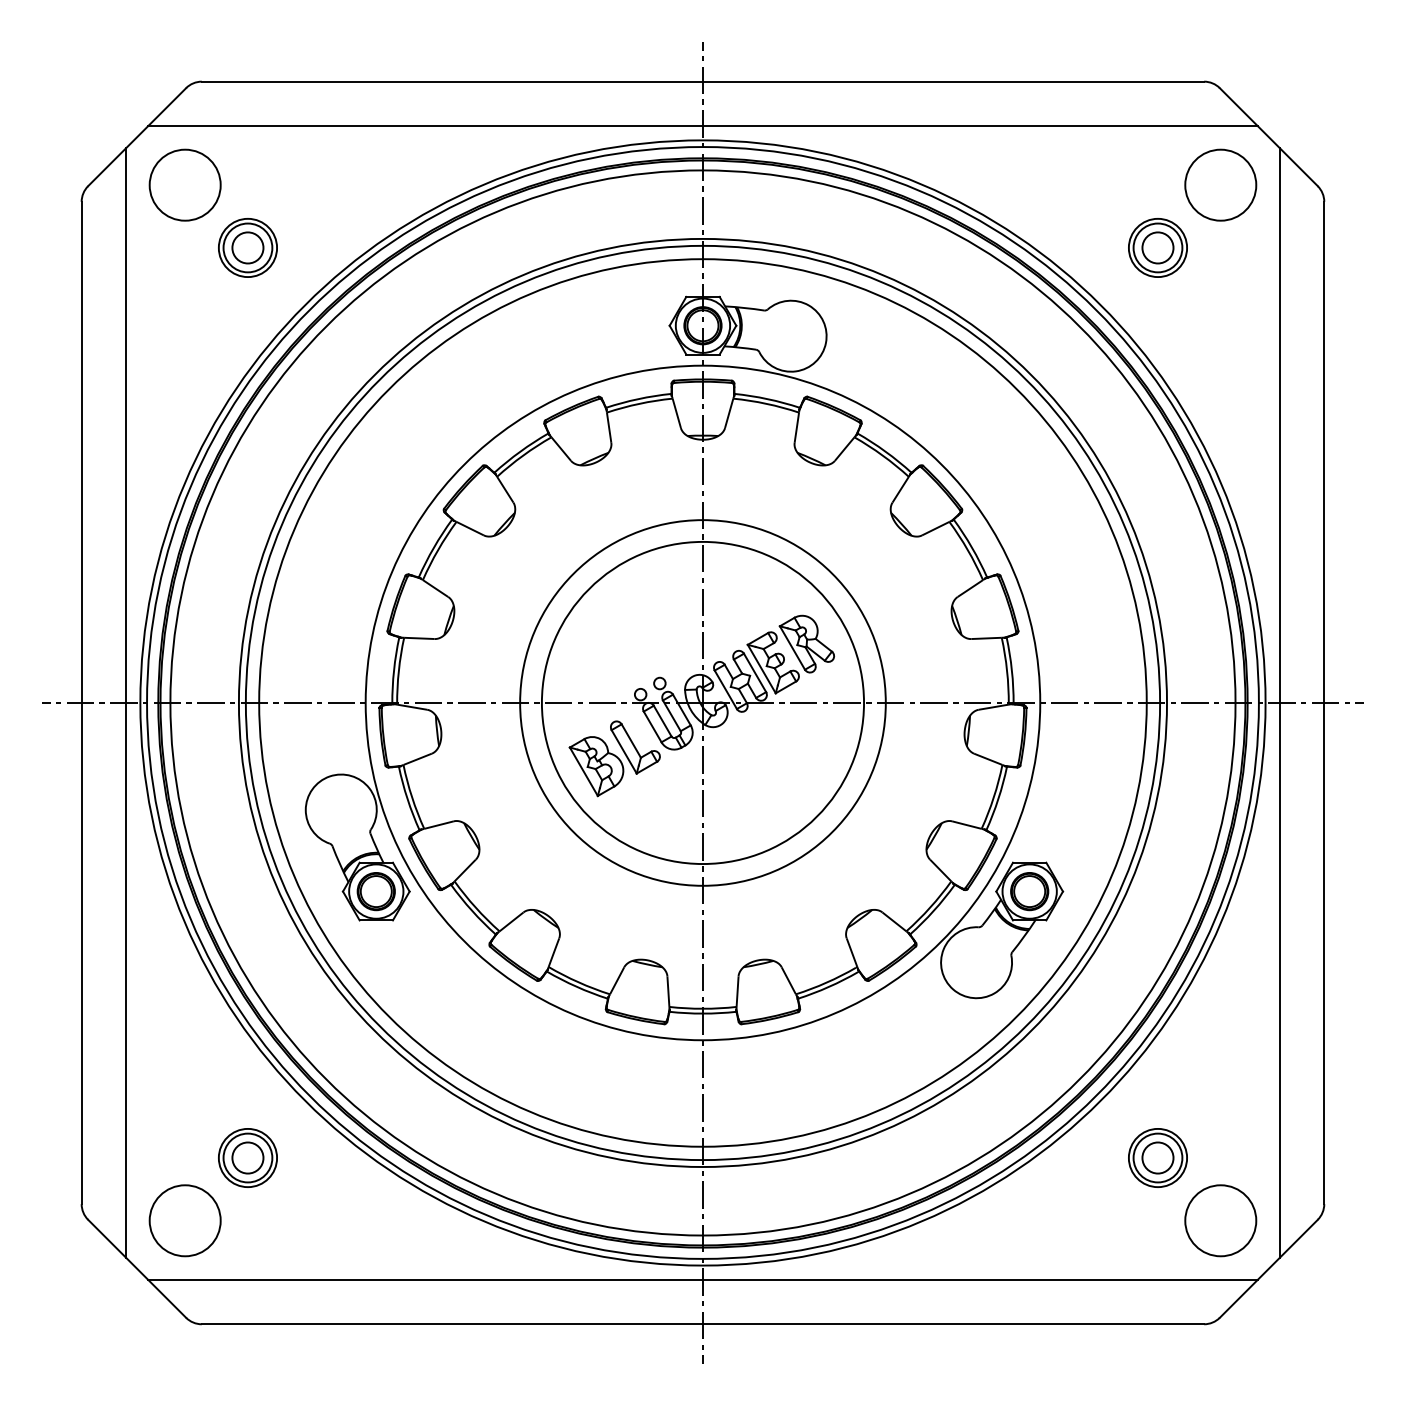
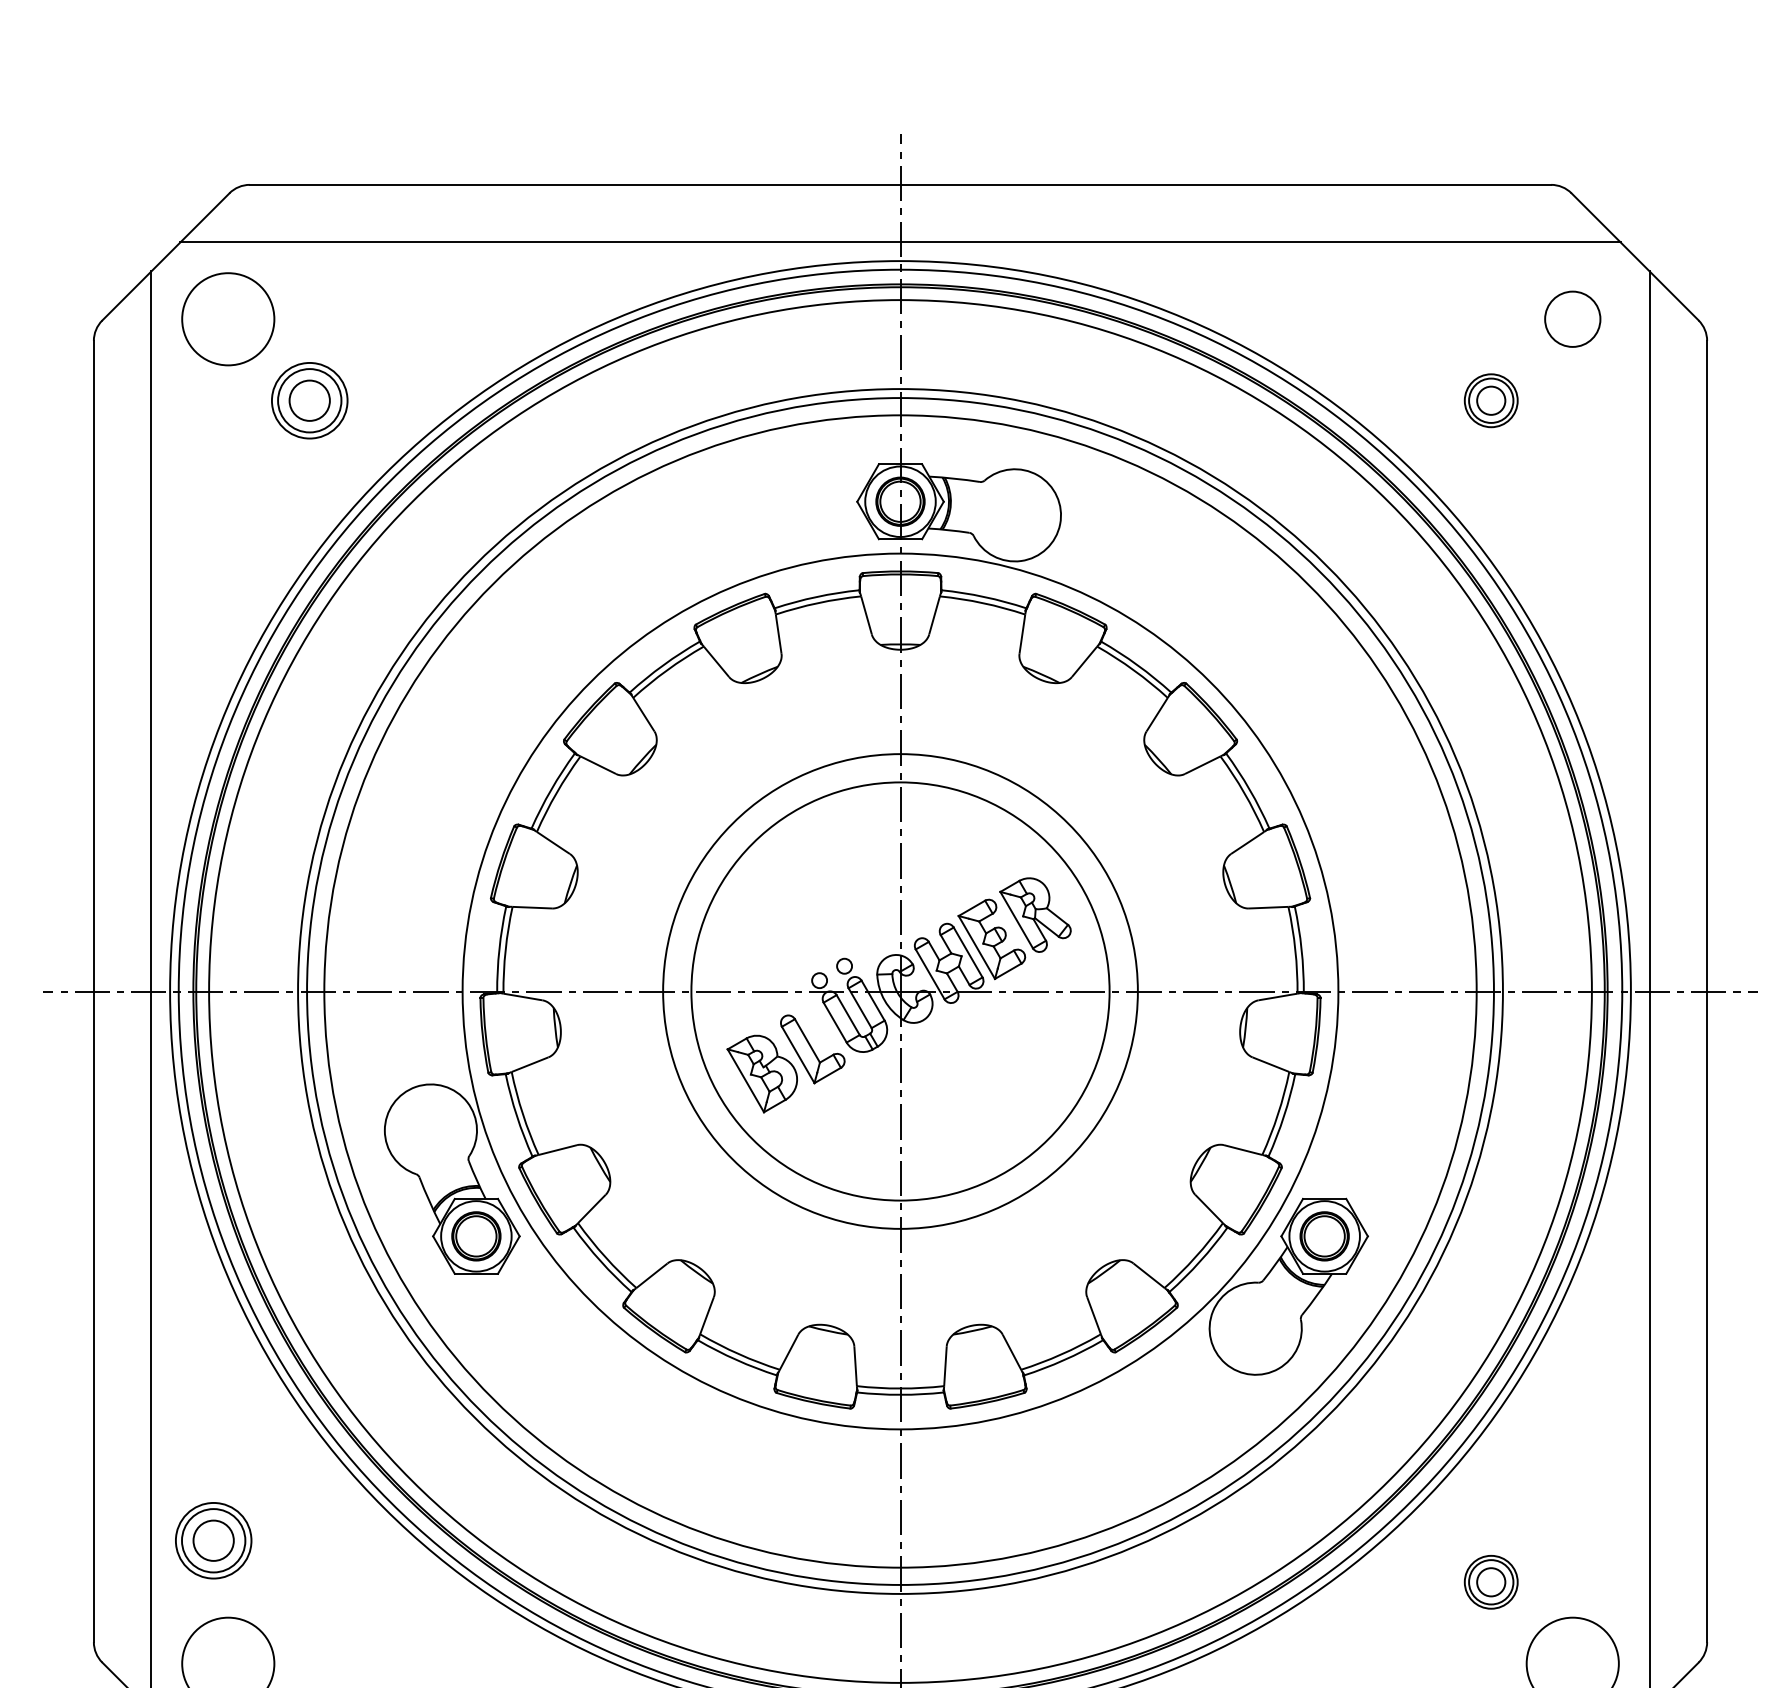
circle: (1220, 184) -> (1572, 318), size x0.6
part: (1157, 247) -> (1490, 400), size x0.7
part: (247, 1157) -> (213, 1540), moved
part: (1157, 1157) -> (1490, 1581), size x0.7

